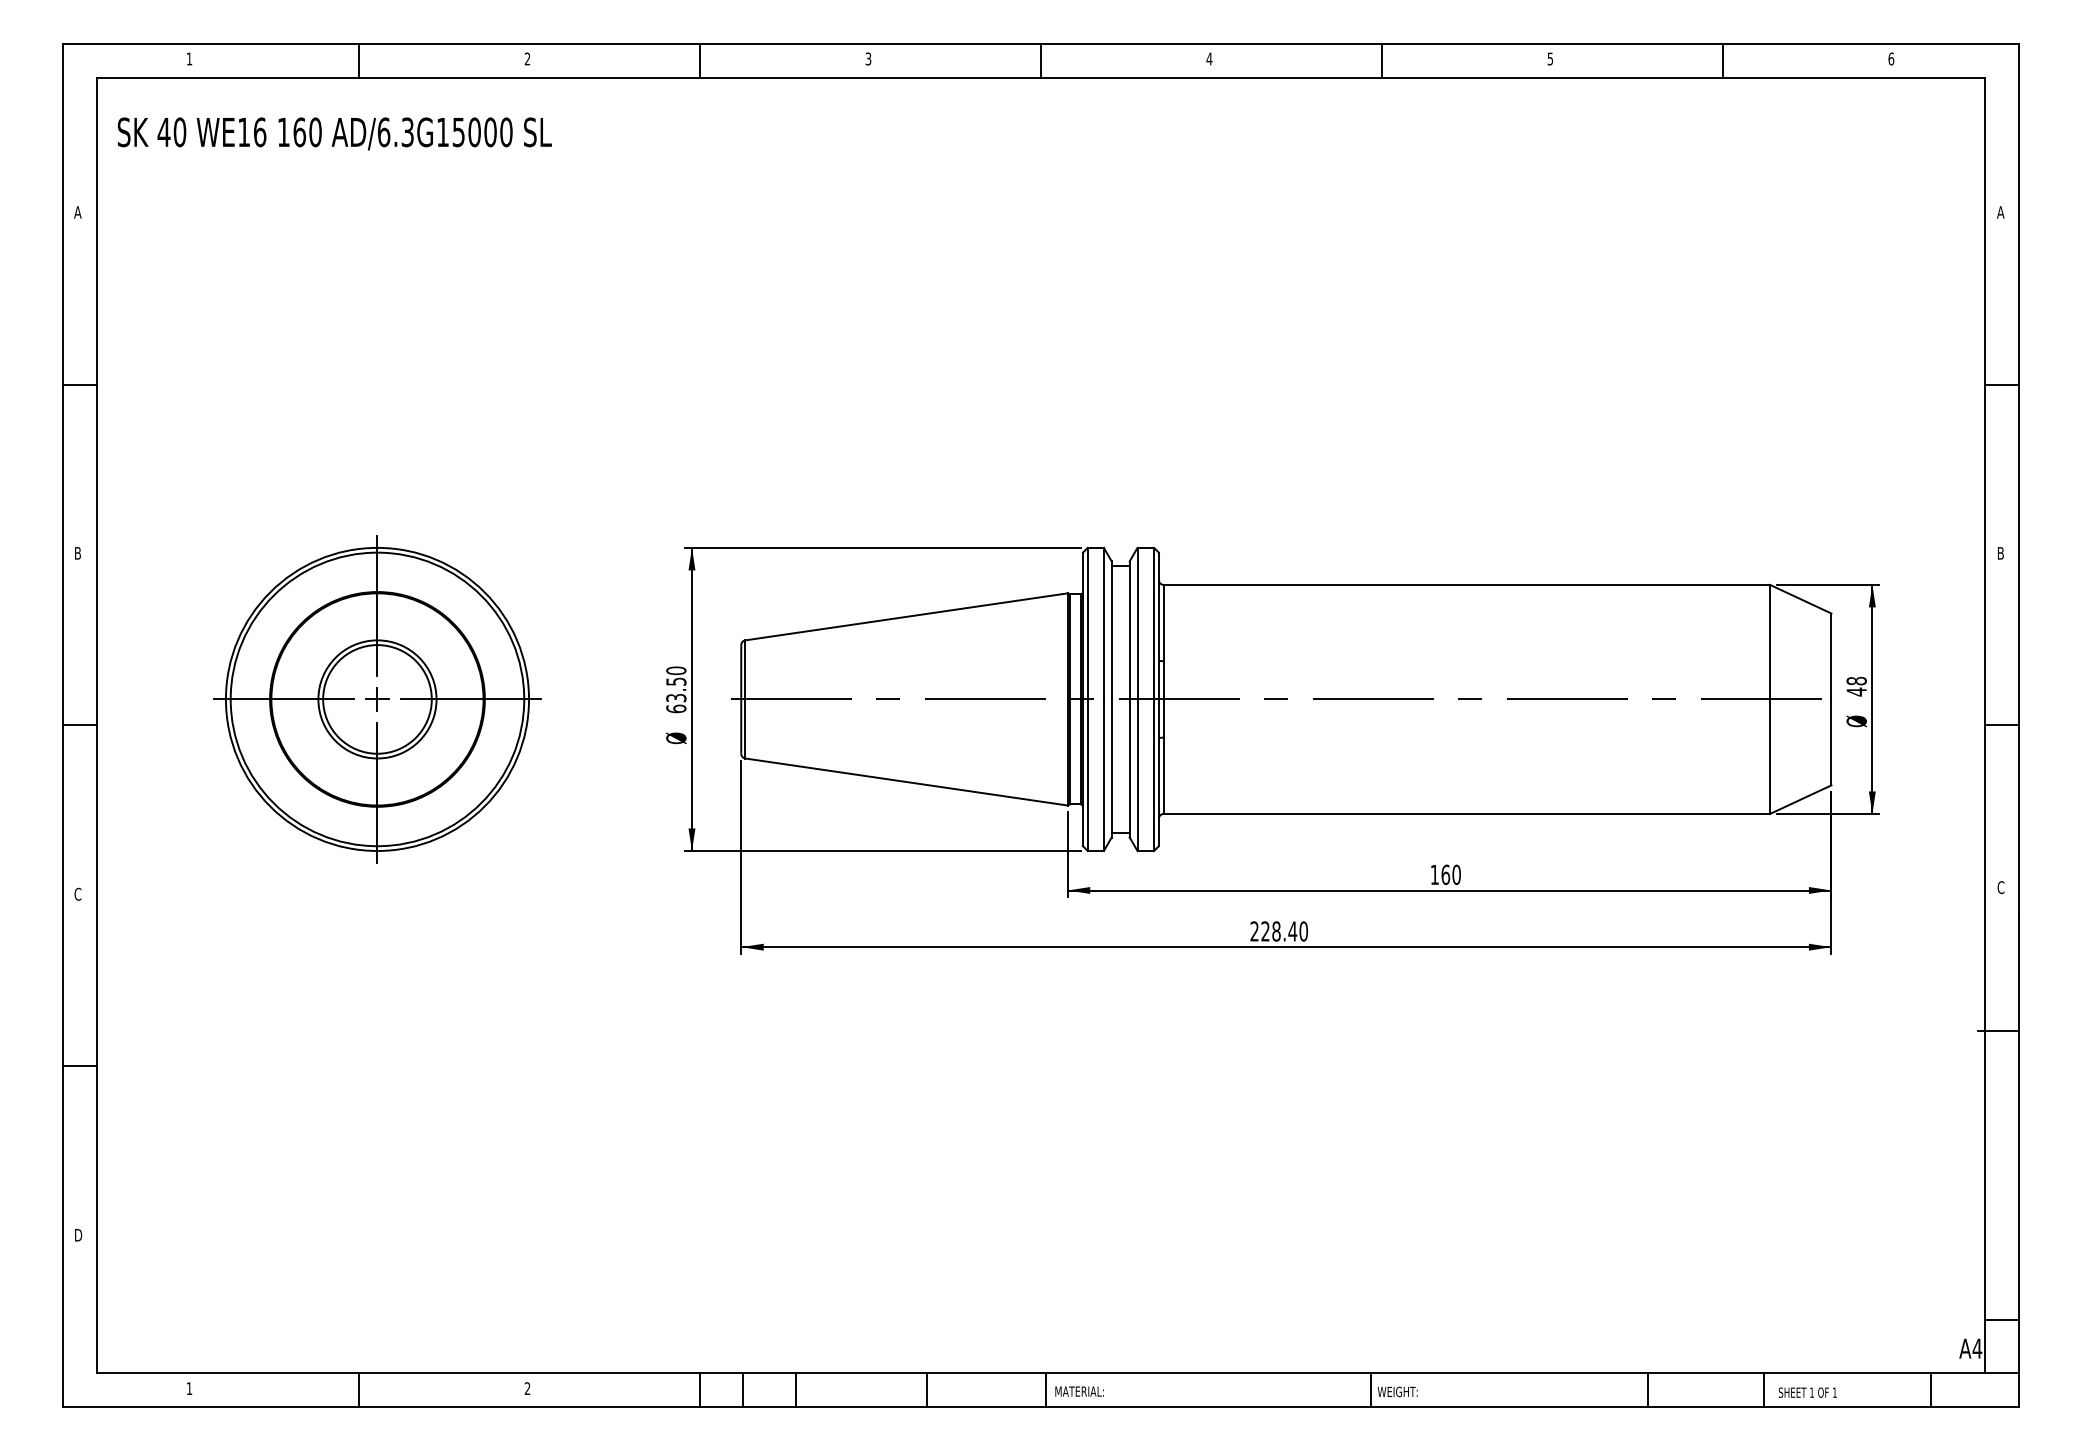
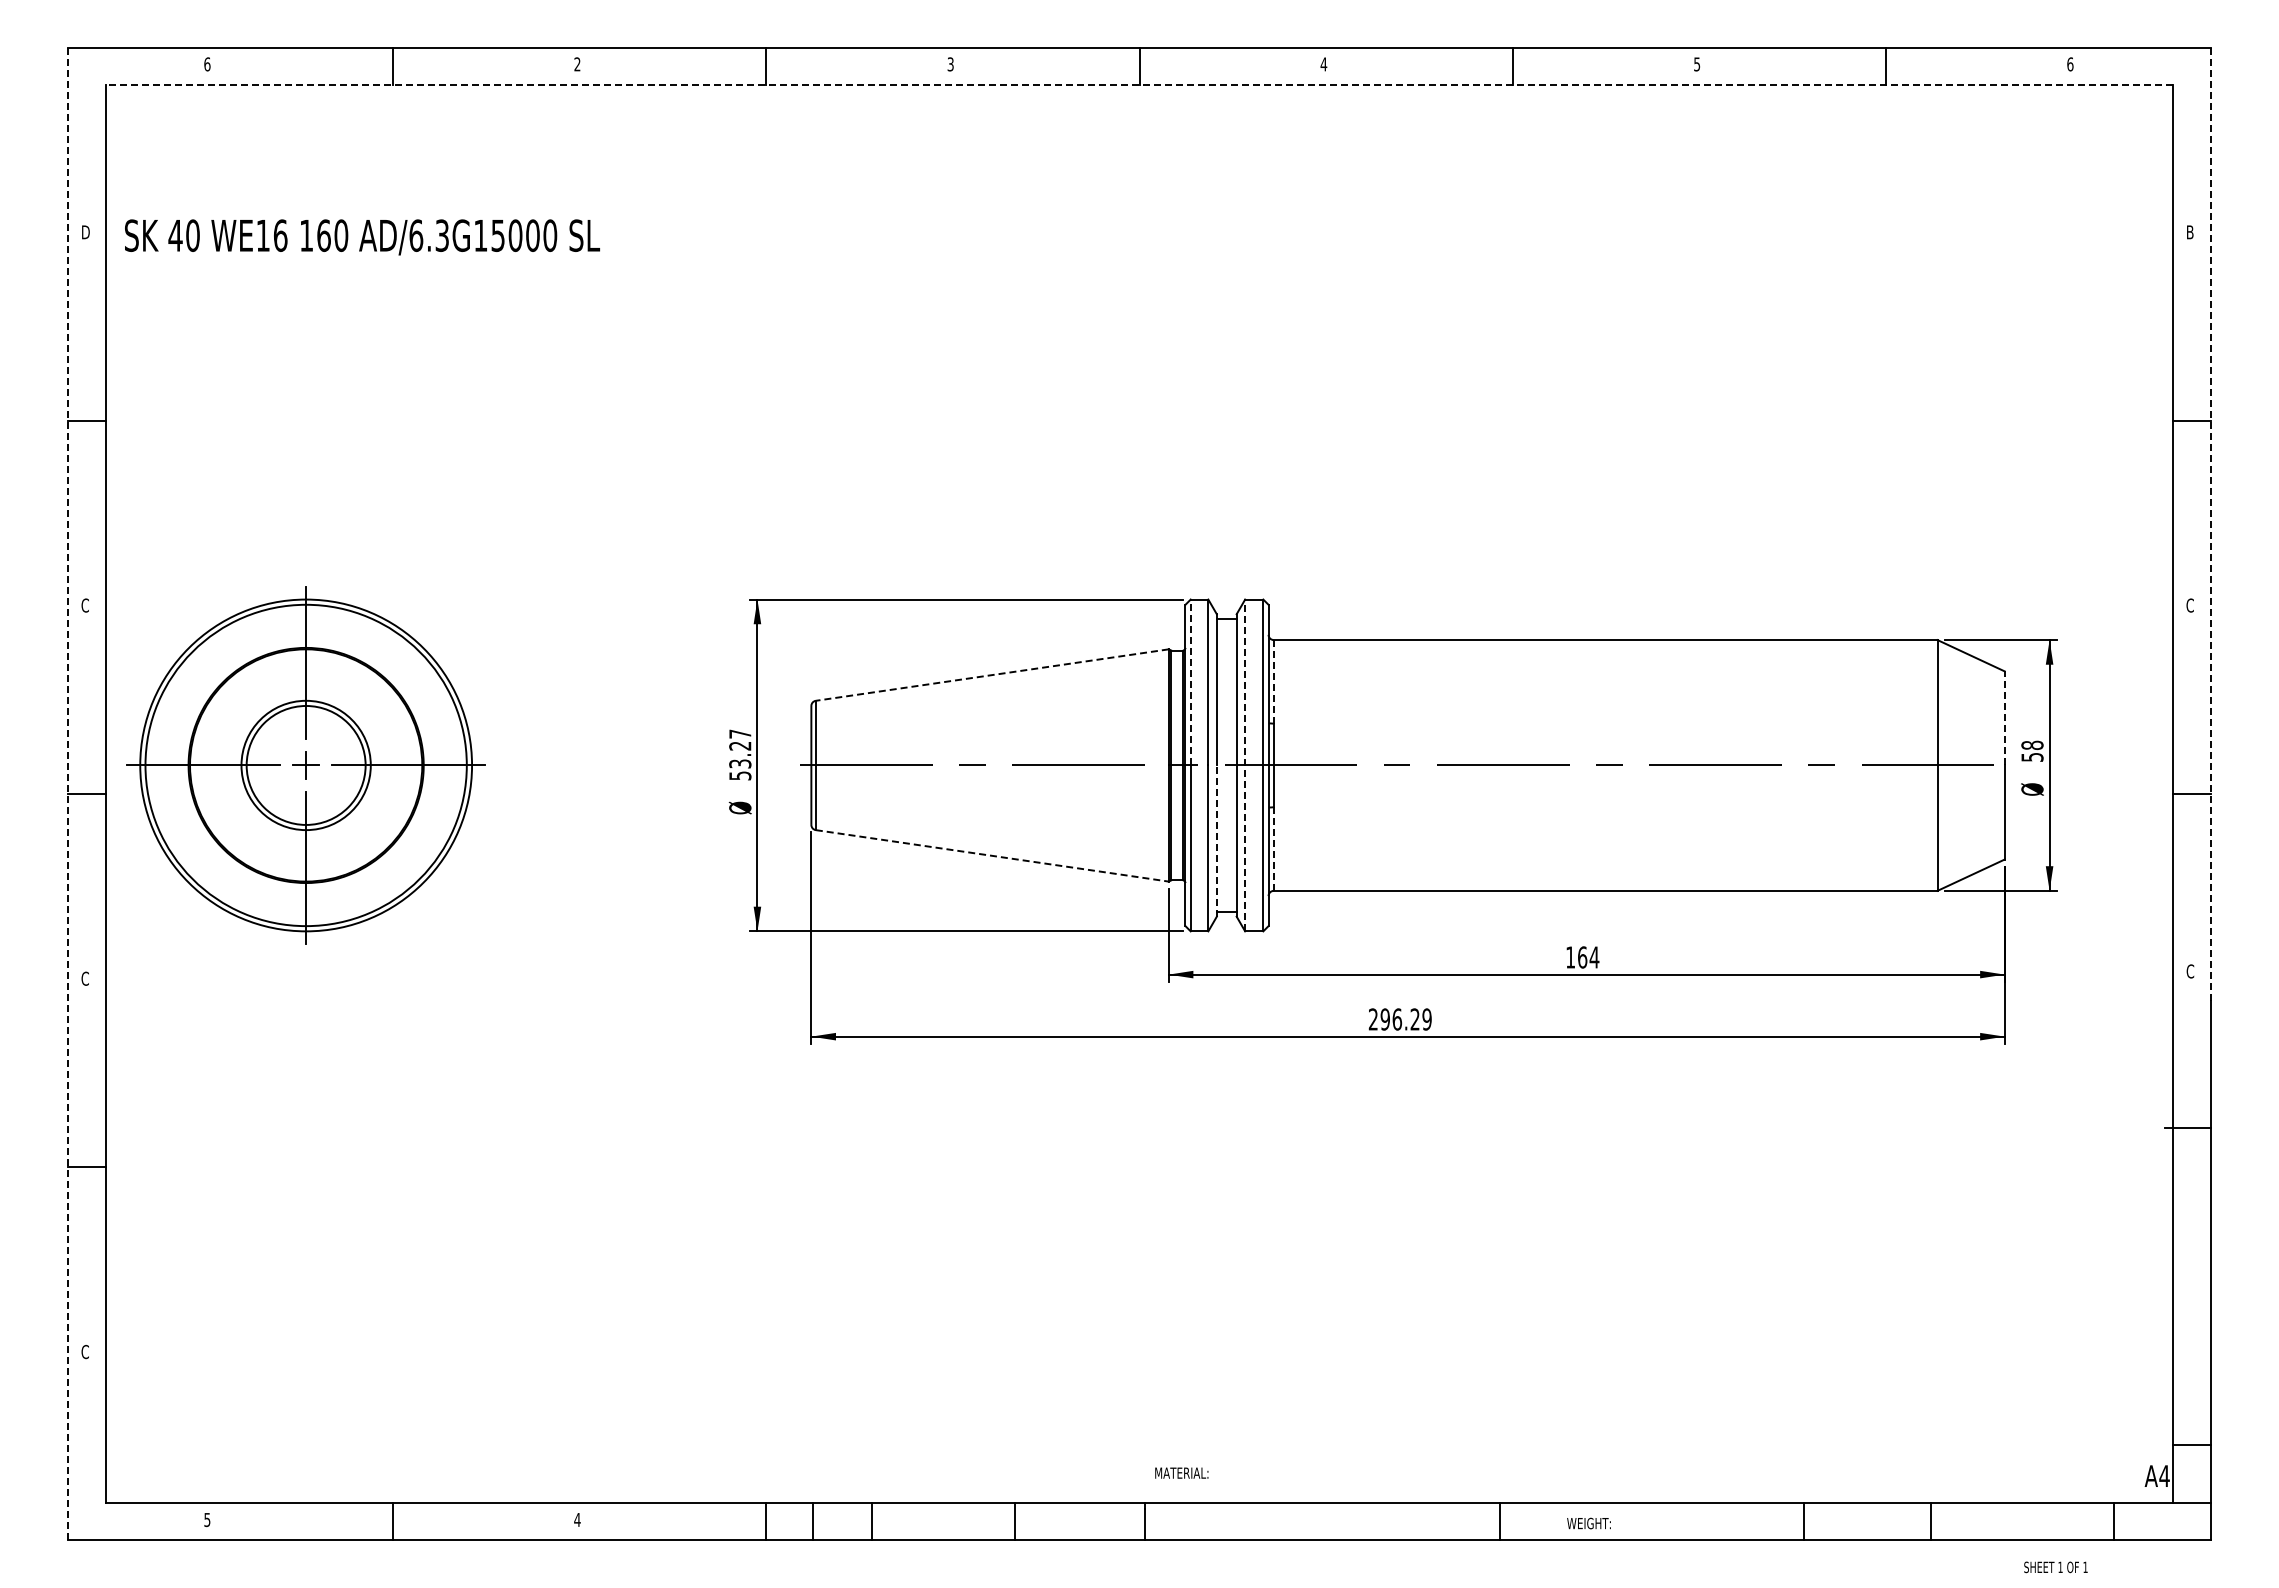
text: (189, 59) -> (207, 64), 1 -> 6
line: (1041, 77) -> (1139, 84), solid -> dashed
text: (334, 134) -> (362, 237), moved
text: (78, 212) -> (85, 232), A -> D
text: (2001, 212) -> (2190, 232), A -> B
line: (2019, 479) -> (2210, 524), solid -> dashed
text: (77, 553) -> (84, 605), B -> C
text: (2000, 553) -> (2189, 605), B -> C
line: (905, 617) -> (991, 675), solid -> dashed
line: (1163, 622) -> (1273, 681), solid -> dashed
line: (1087, 623) -> (1190, 682), solid -> dashed
line: (1831, 655) -> (2004, 717), solid -> dashed
text: (676, 689) -> (740, 754), 63.50 -> 53.27
text: (1856, 692) -> (2032, 757), 48 -> 58
part: (376, 699) -> (305, 765), moved
line: (1137, 699) -> (1245, 765), solid -> dashed
line: (62, 725) -> (68, 794), solid -> dashed
line: (1111, 768) -> (1216, 841), solid -> dashed
line: (1163, 776) -> (1273, 849), solid -> dashed
line: (906, 781) -> (992, 855), solid -> dashed
text: (1456, 874) -> (1594, 957), 160 -> 164
text: (1283, 931) -> (1405, 1019), 228.40 -> 296.29
text: (78, 1234) -> (85, 1351), D -> C
text: (527, 1388) -> (577, 1519), 2 -> 4
text: (189, 1389) -> (207, 1520), 1 -> 5
text: (1079, 1390) -> (1181, 1472), moved
text: (1397, 1391) -> (1588, 1523), moved
text: (1807, 1392) -> (2055, 1567), moved

